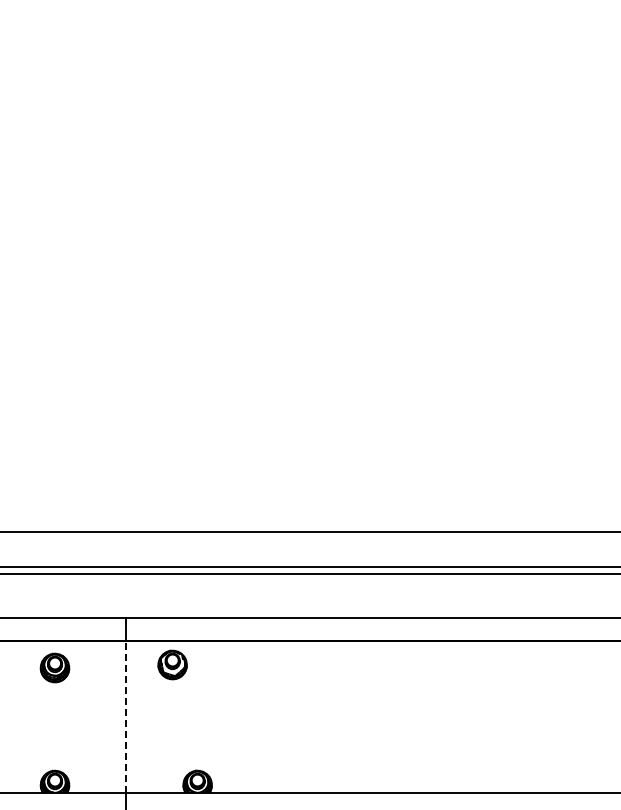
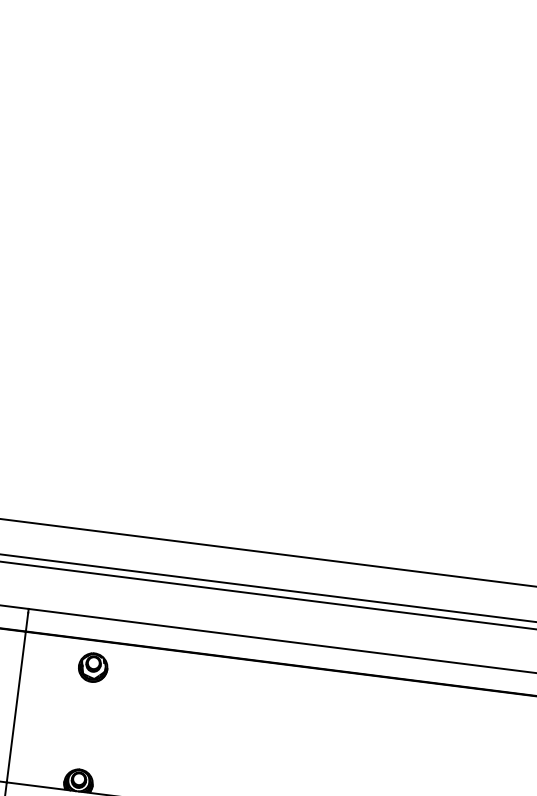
part: (172, 664) -> (93, 667), moved
line: (126, 716) -> (16, 706), dashed -> solid

